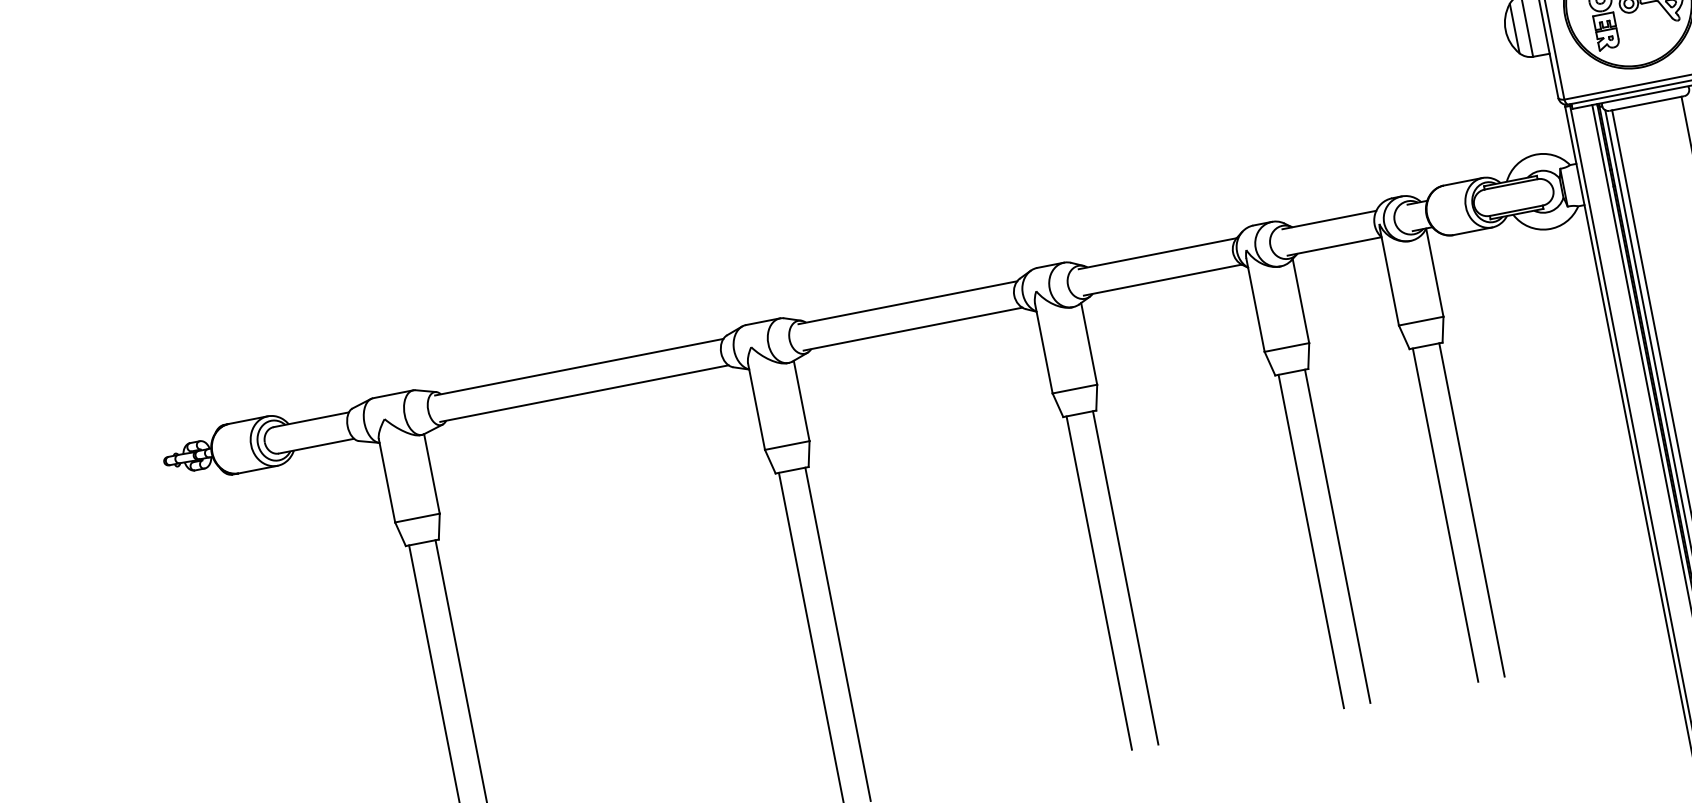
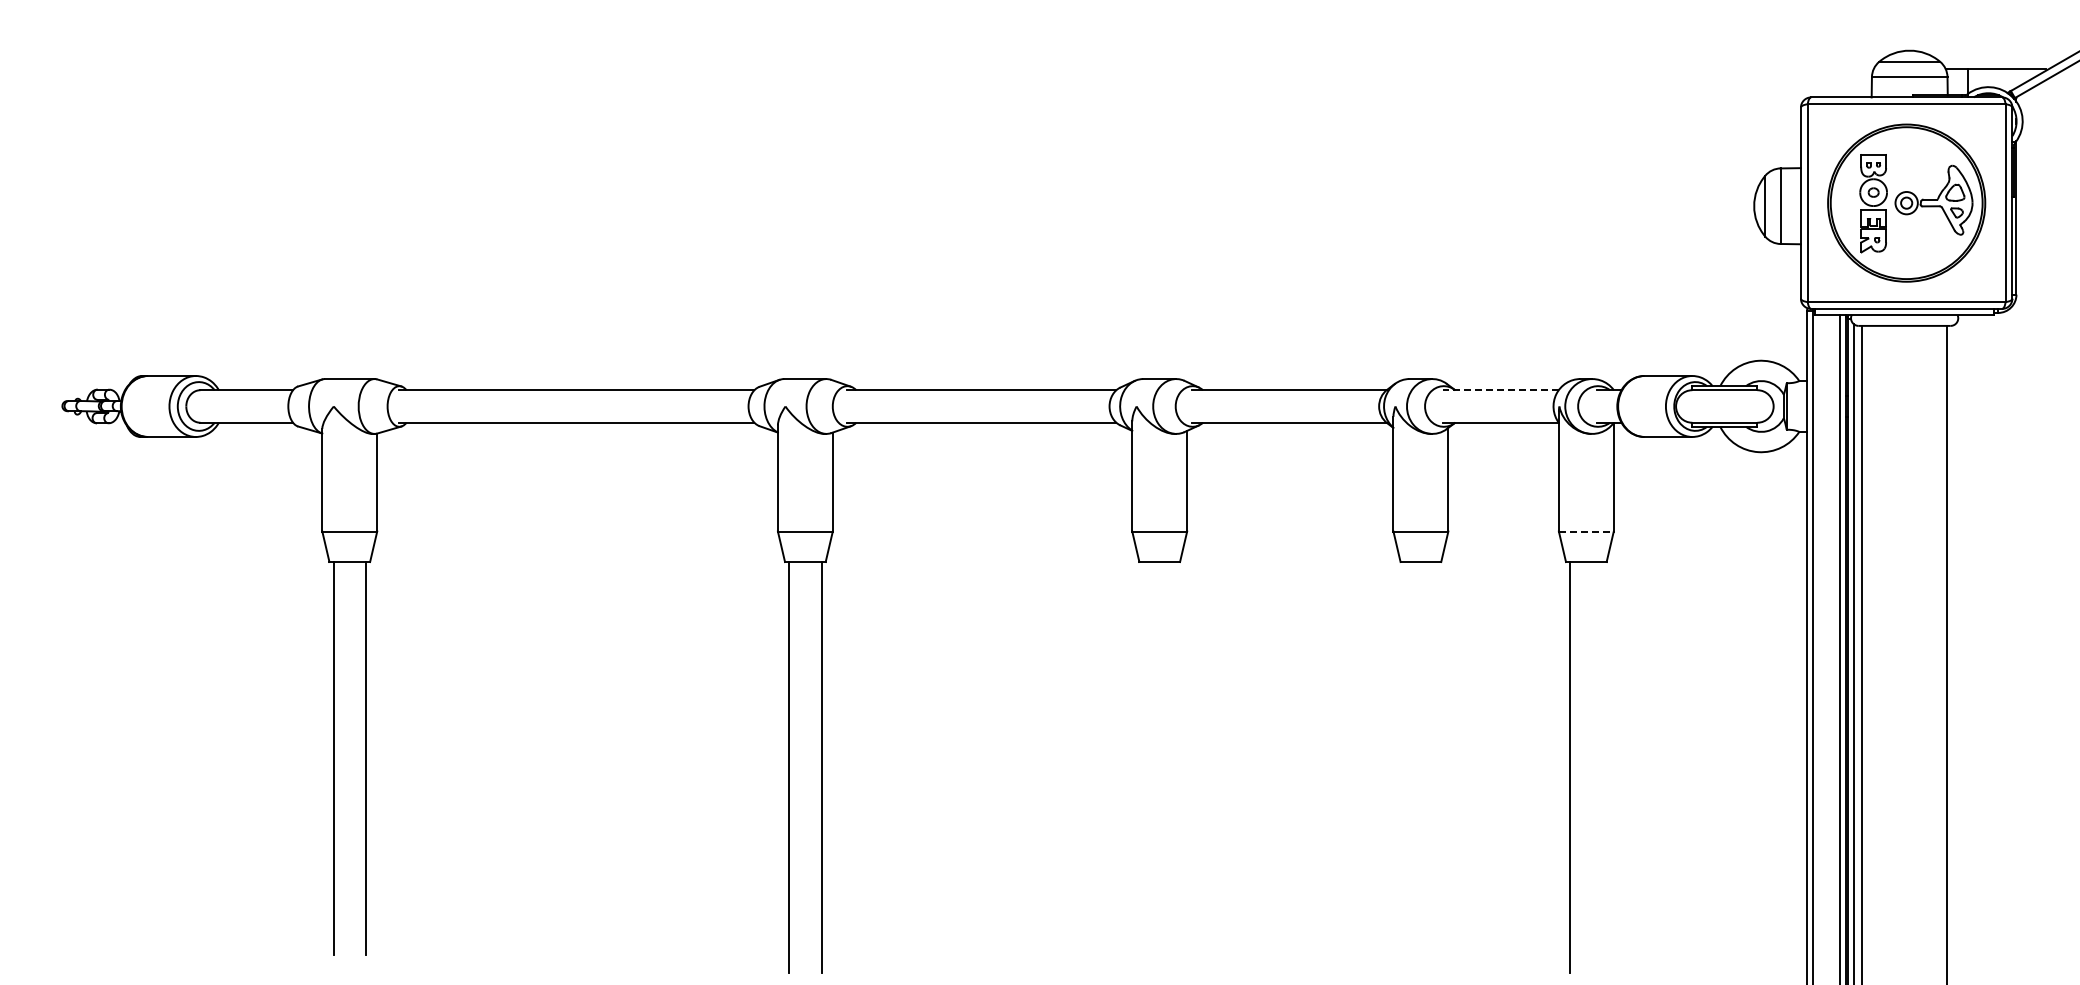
line: (1329, 220) -> (1500, 390), solid -> dashed
line: (1421, 321) -> (1586, 531), solid -> dashed
line: (1471, 510) -> (1602, 767), removed
line: (1337, 536) -> (1437, 767), removed
line: (1311, 541) -> (1404, 767), removed
line: (1125, 578) -> (1175, 767), removed
line: (1099, 583) -> (1143, 767), removed

